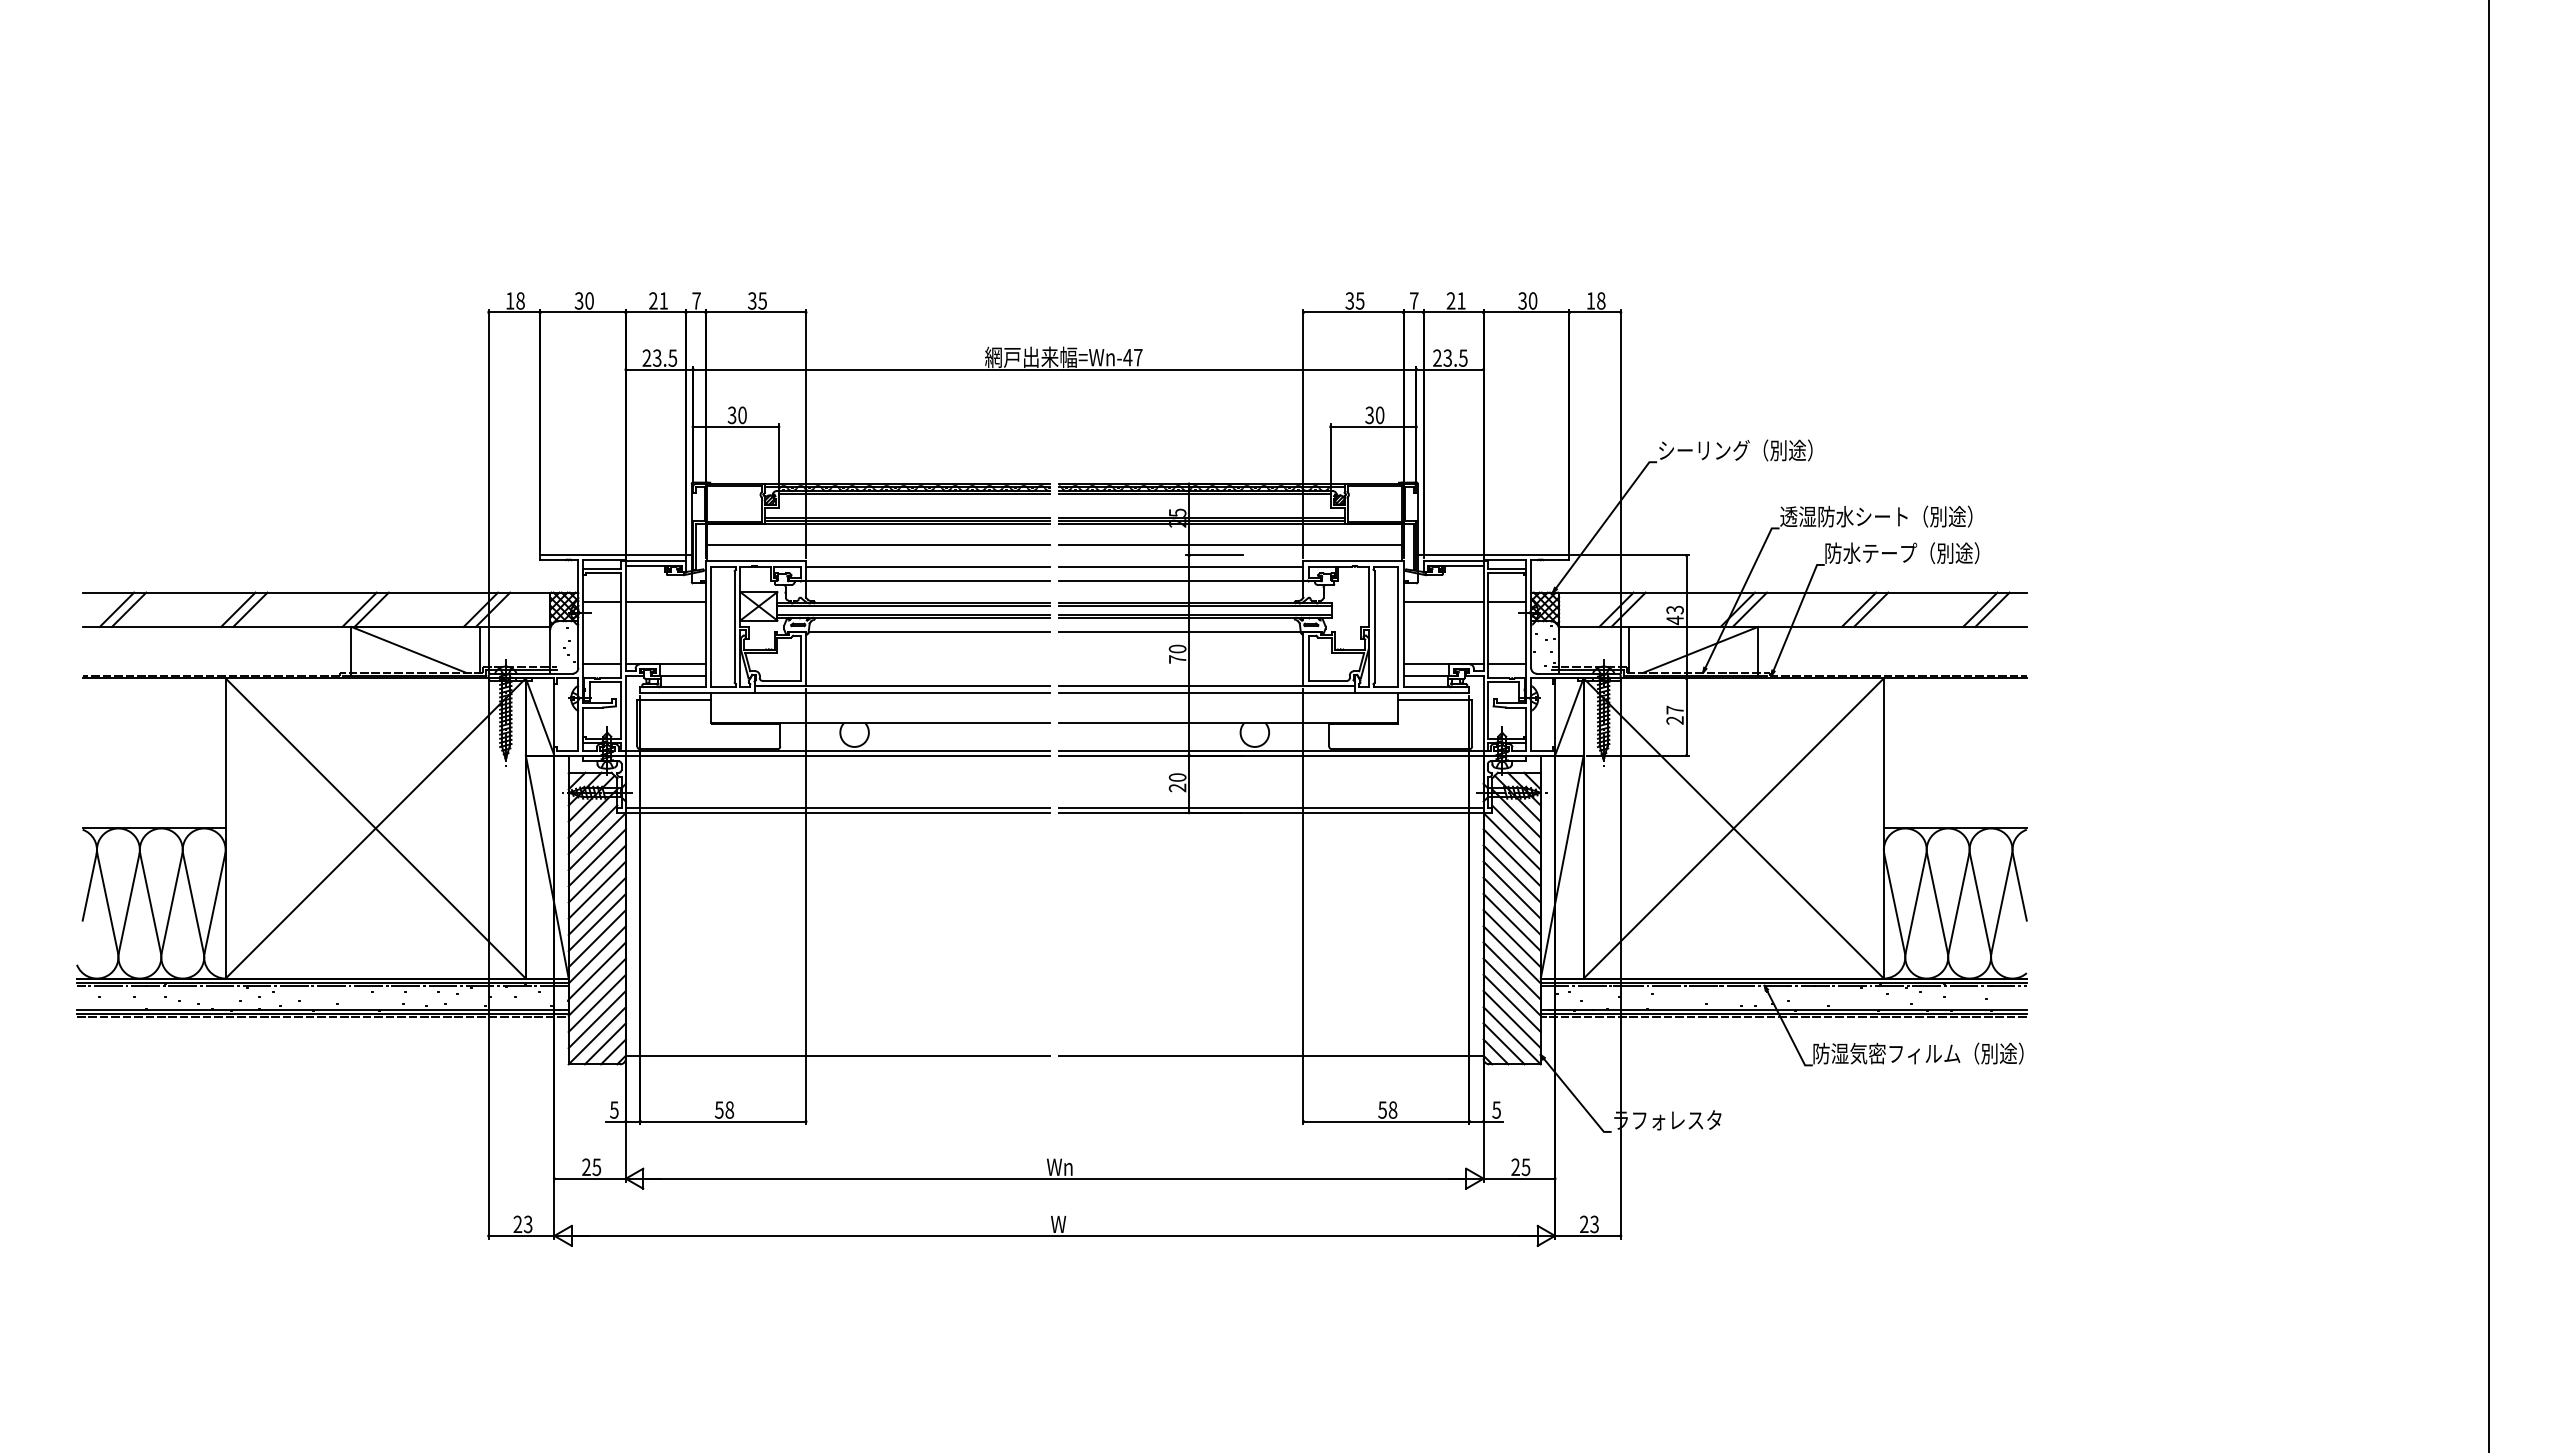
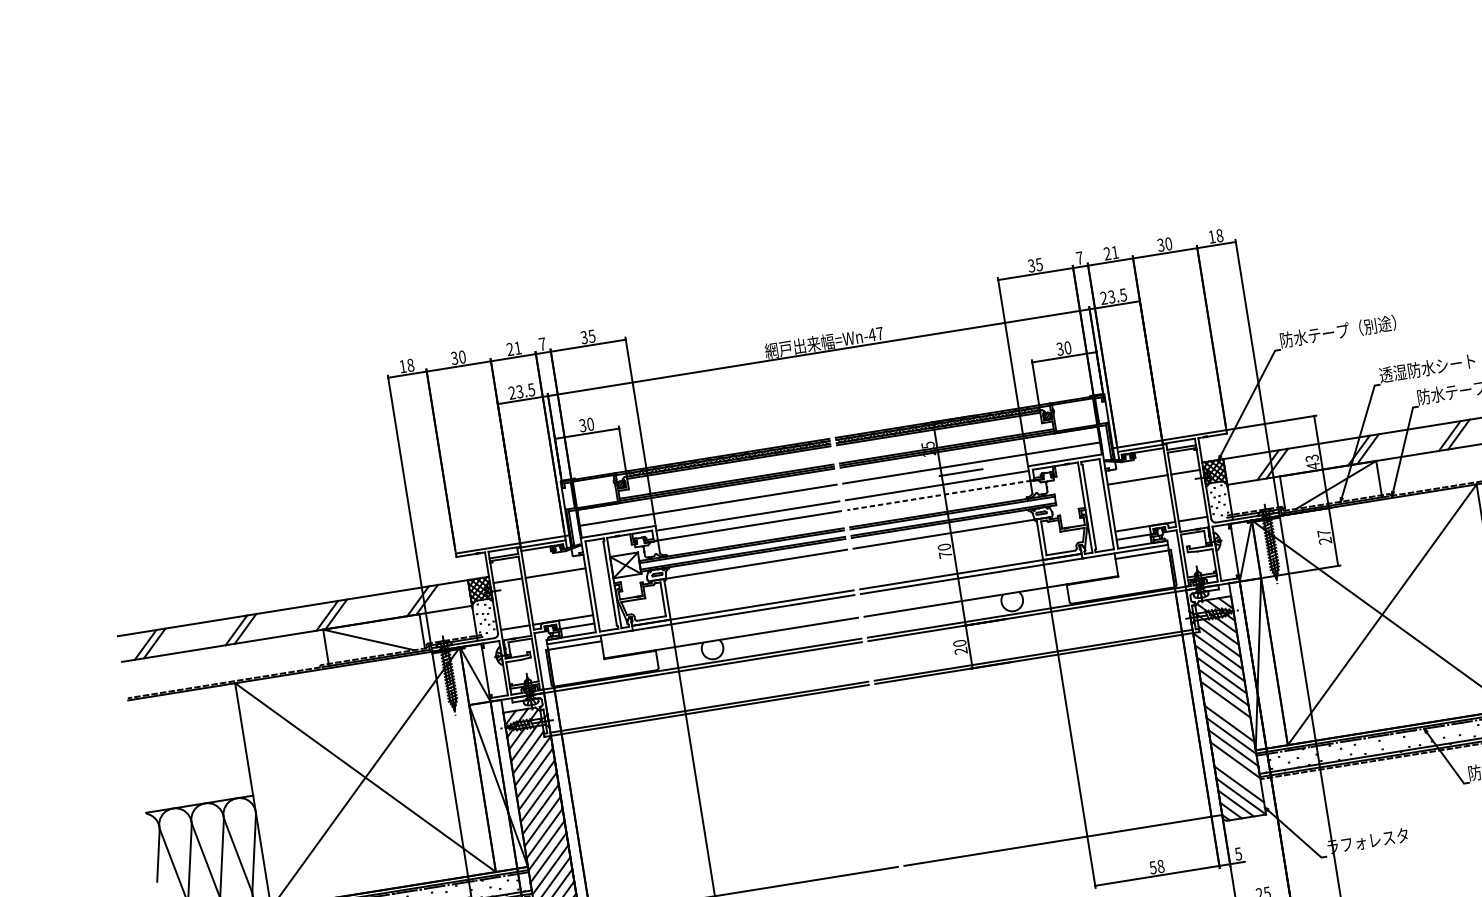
text: (1704, 450) -> (1315, 335), シーリング（別途） -> 防水テープ（別途）
line: (1181, 580) -> (939, 495), solid -> dashed
line: (1511, 922) -> (1227, 711), removed
line: (1511, 1002) -> (1236, 771), removed

